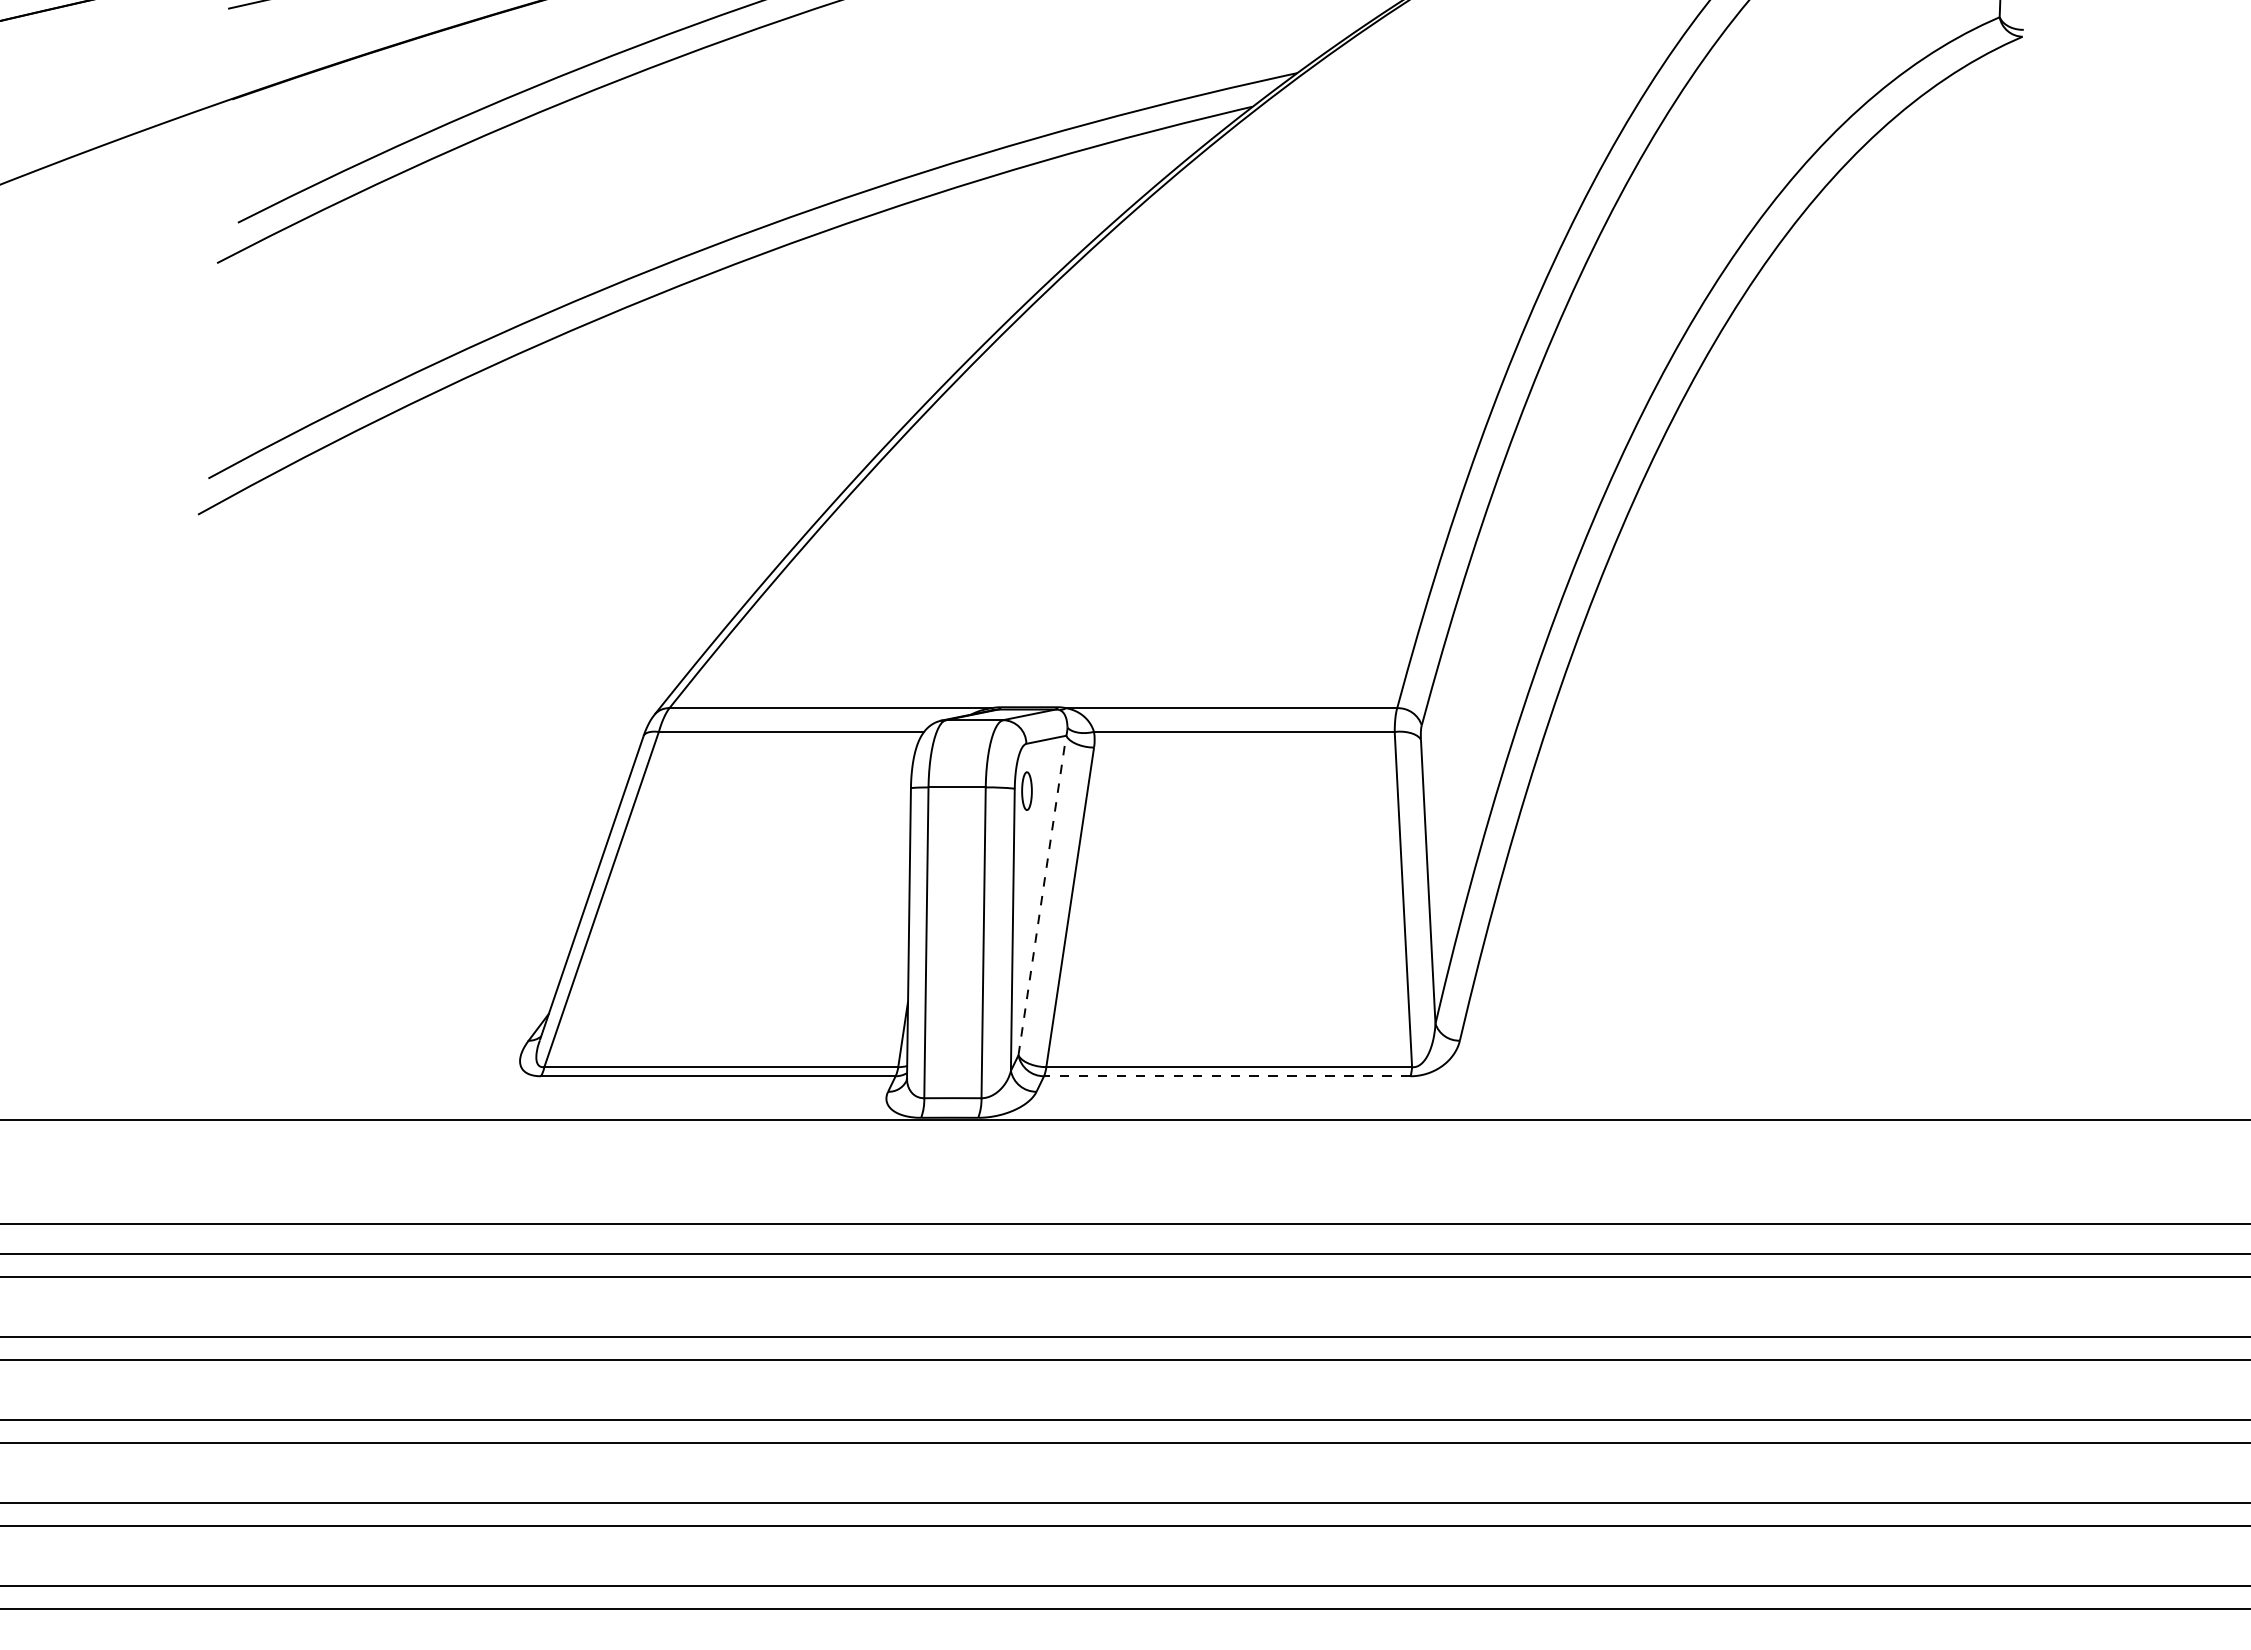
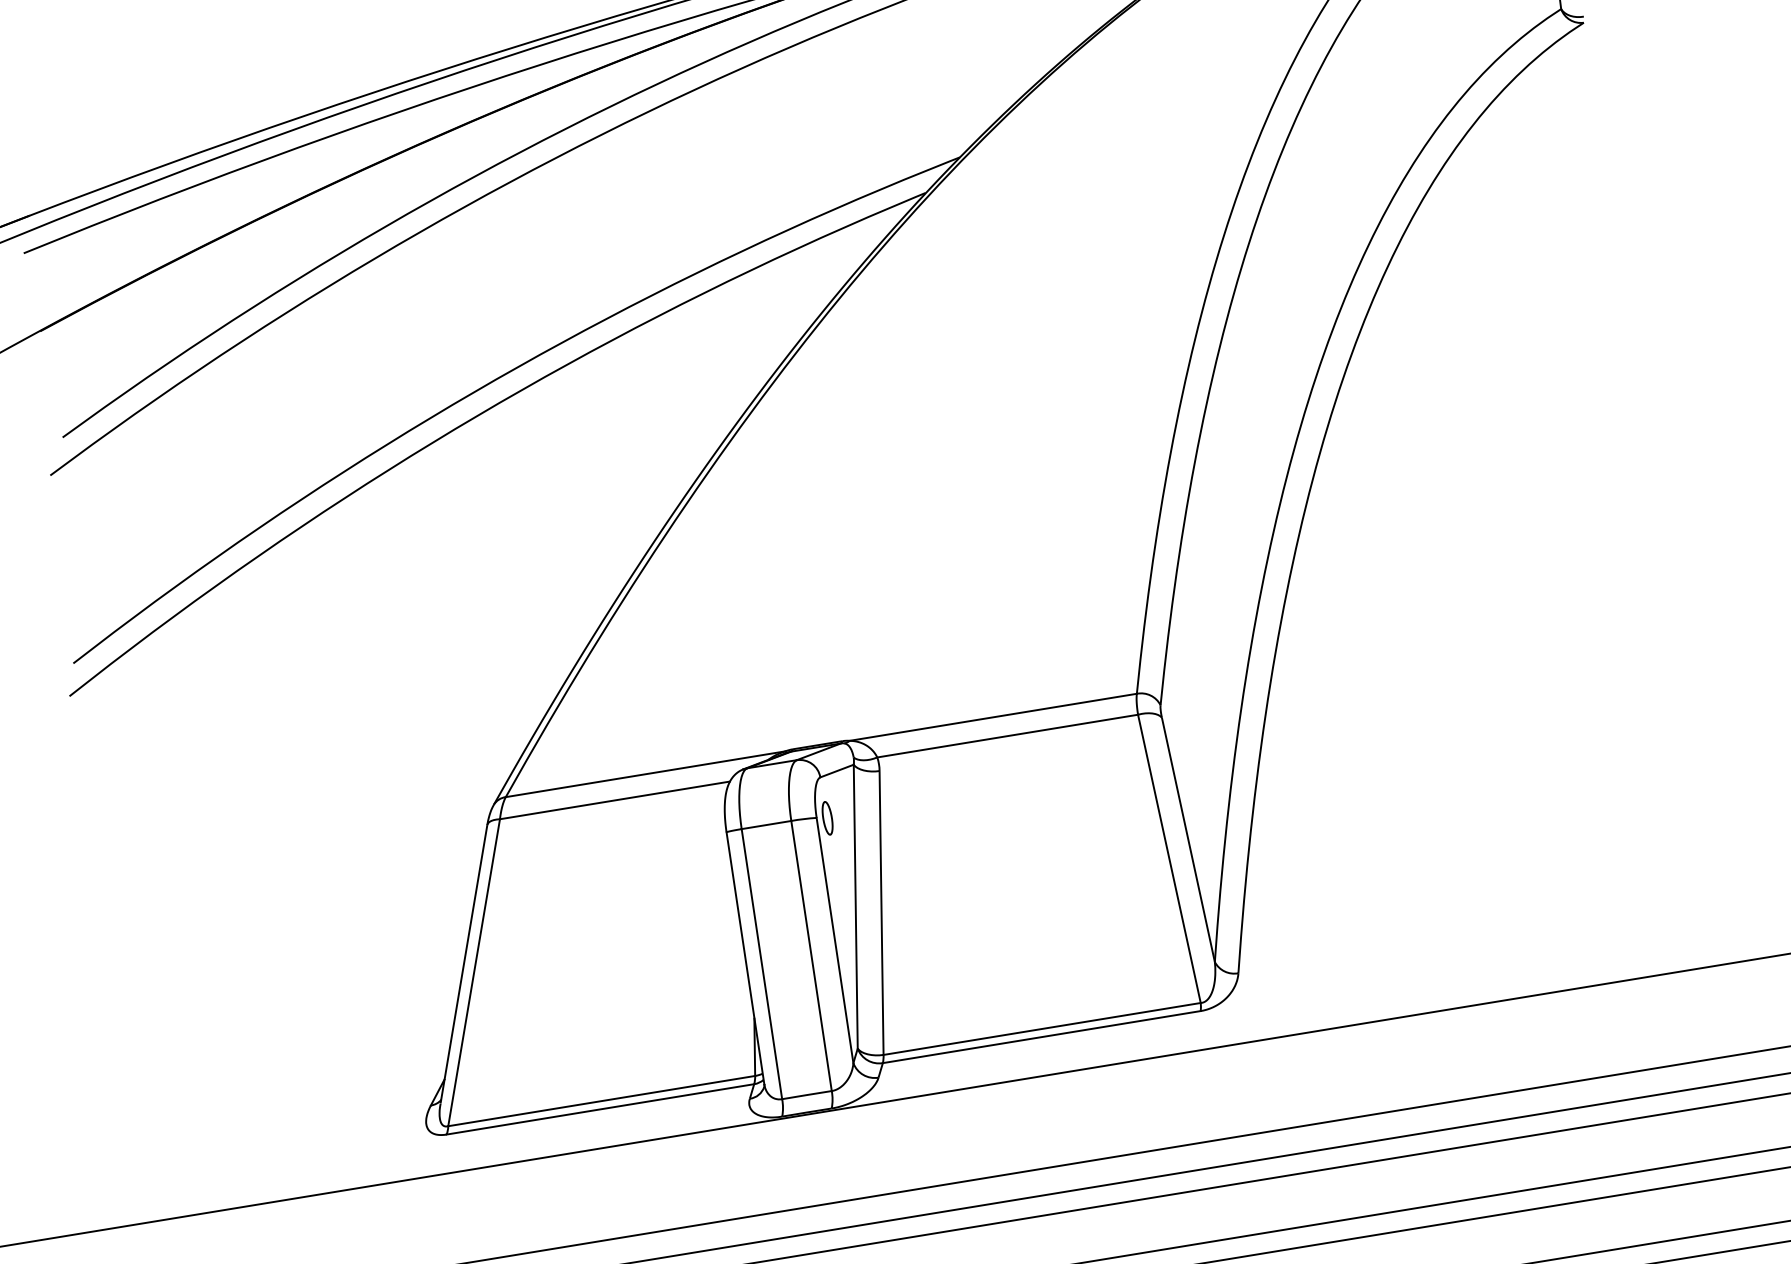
line: (1042, 895) -> (855, 906), dashed -> solid
line: (1226, 1076) -> (1041, 1037), dashed -> solid

